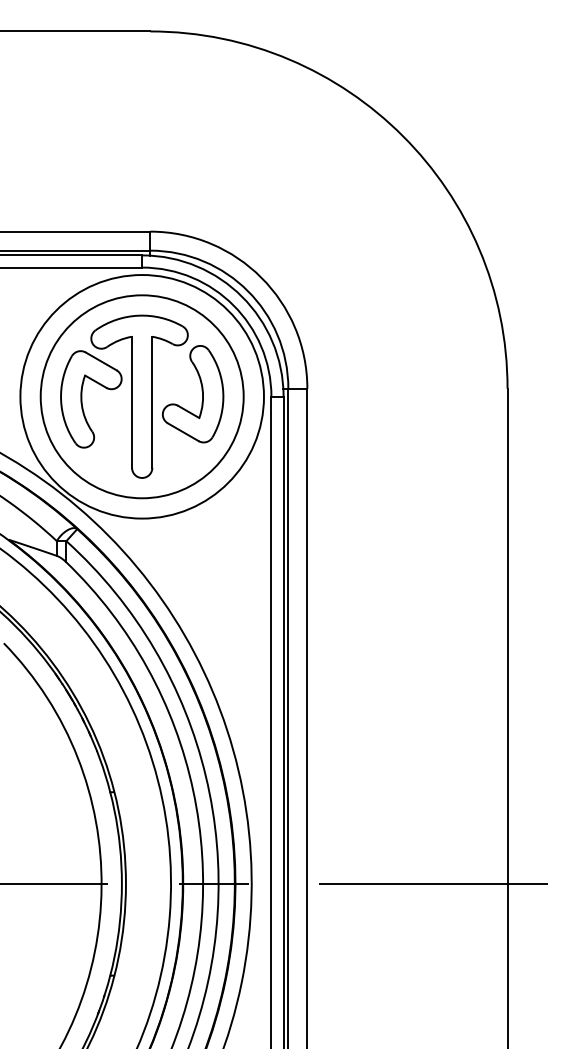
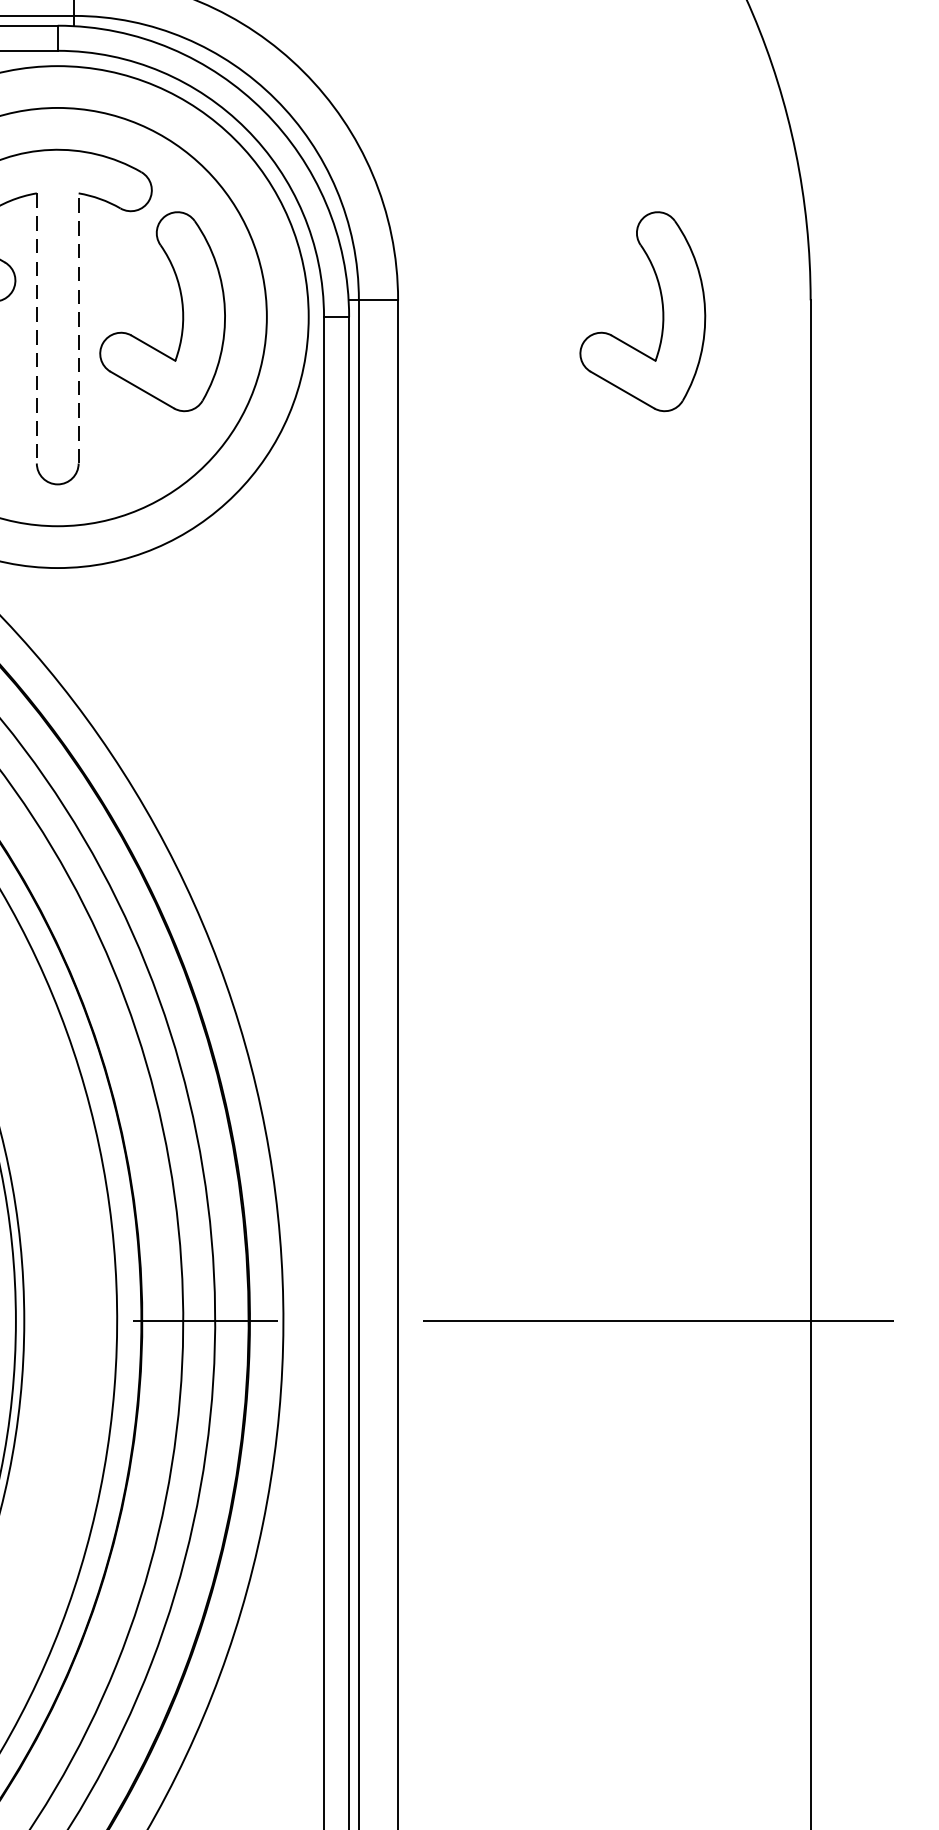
part: (434, 390) -> (660, 304), added
line: (132, 402) -> (37, 328), solid -> dashed
line: (152, 402) -> (78, 328), solid -> dashed

